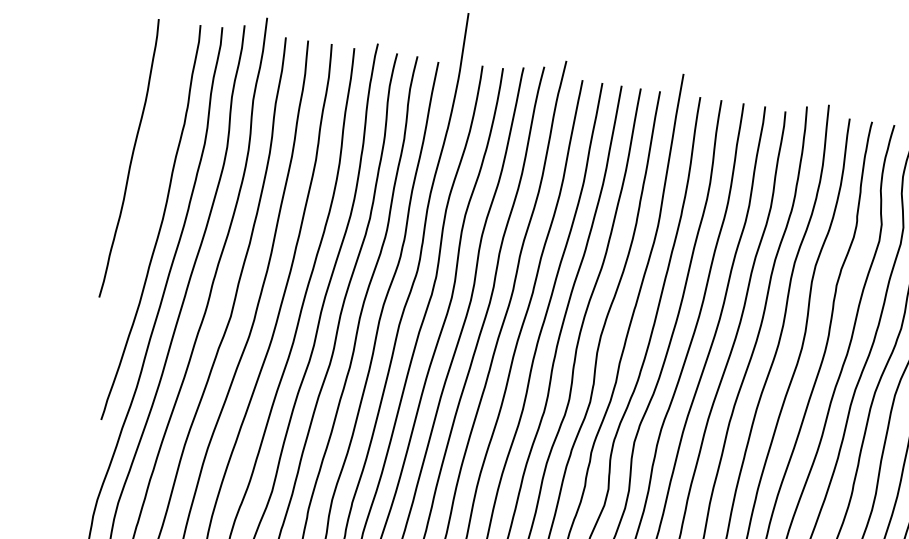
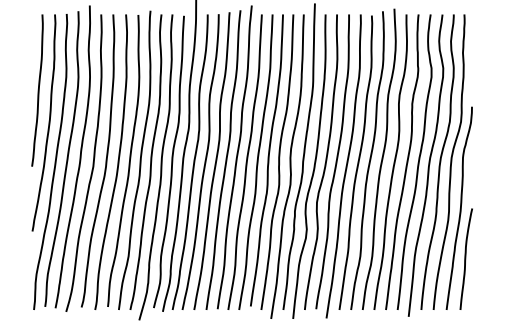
curve: (129, 158) -> (37, 90), moved

